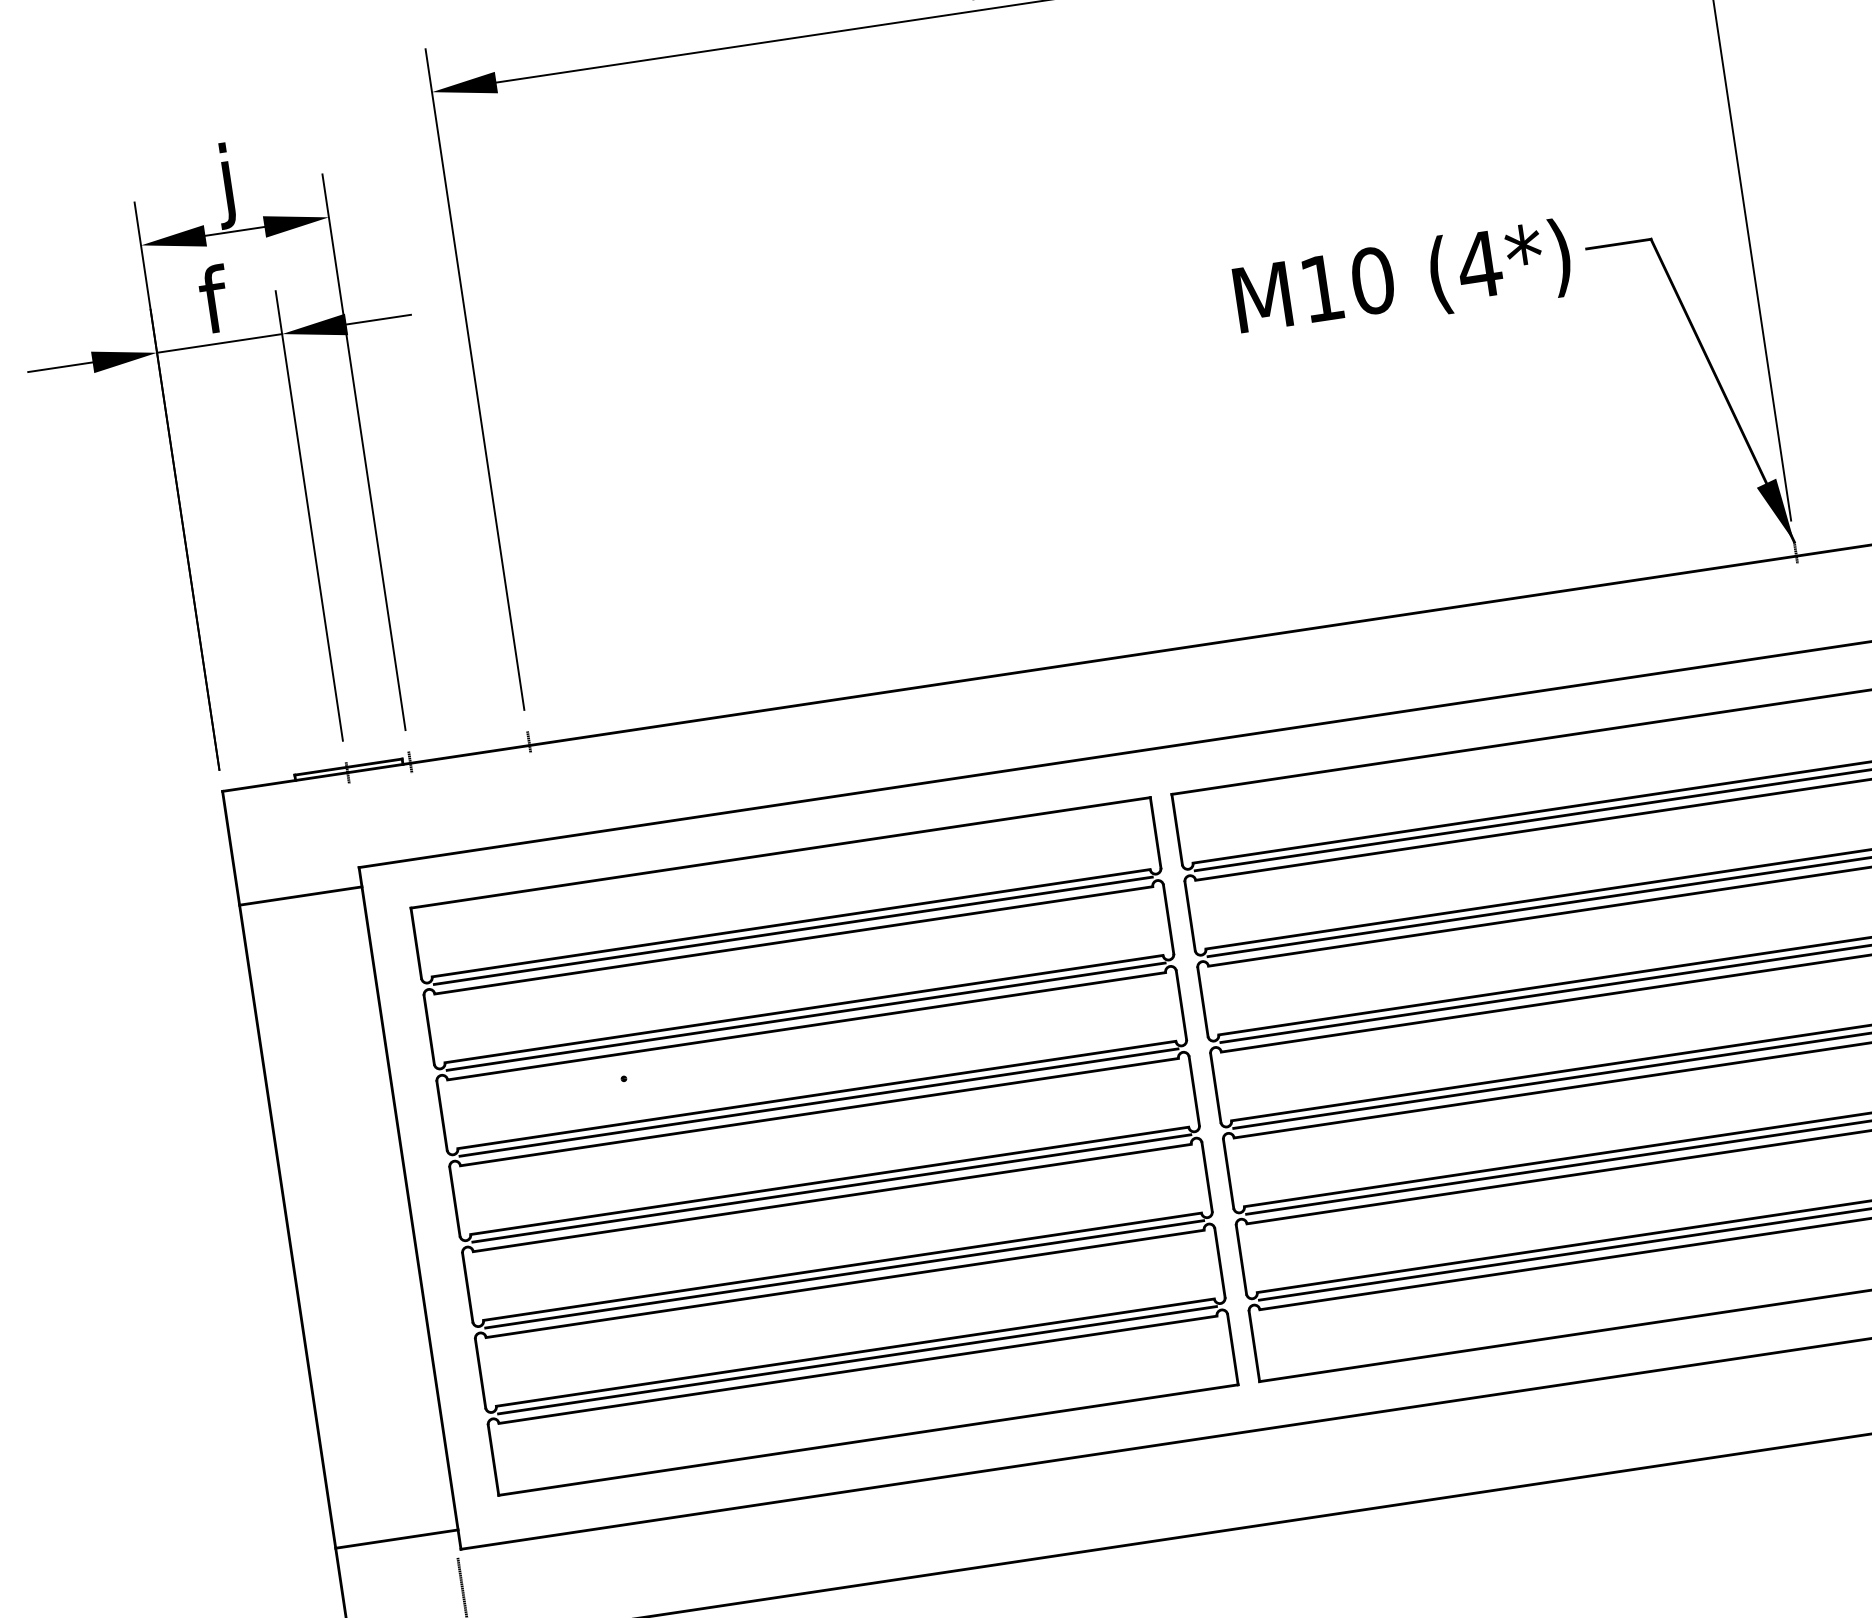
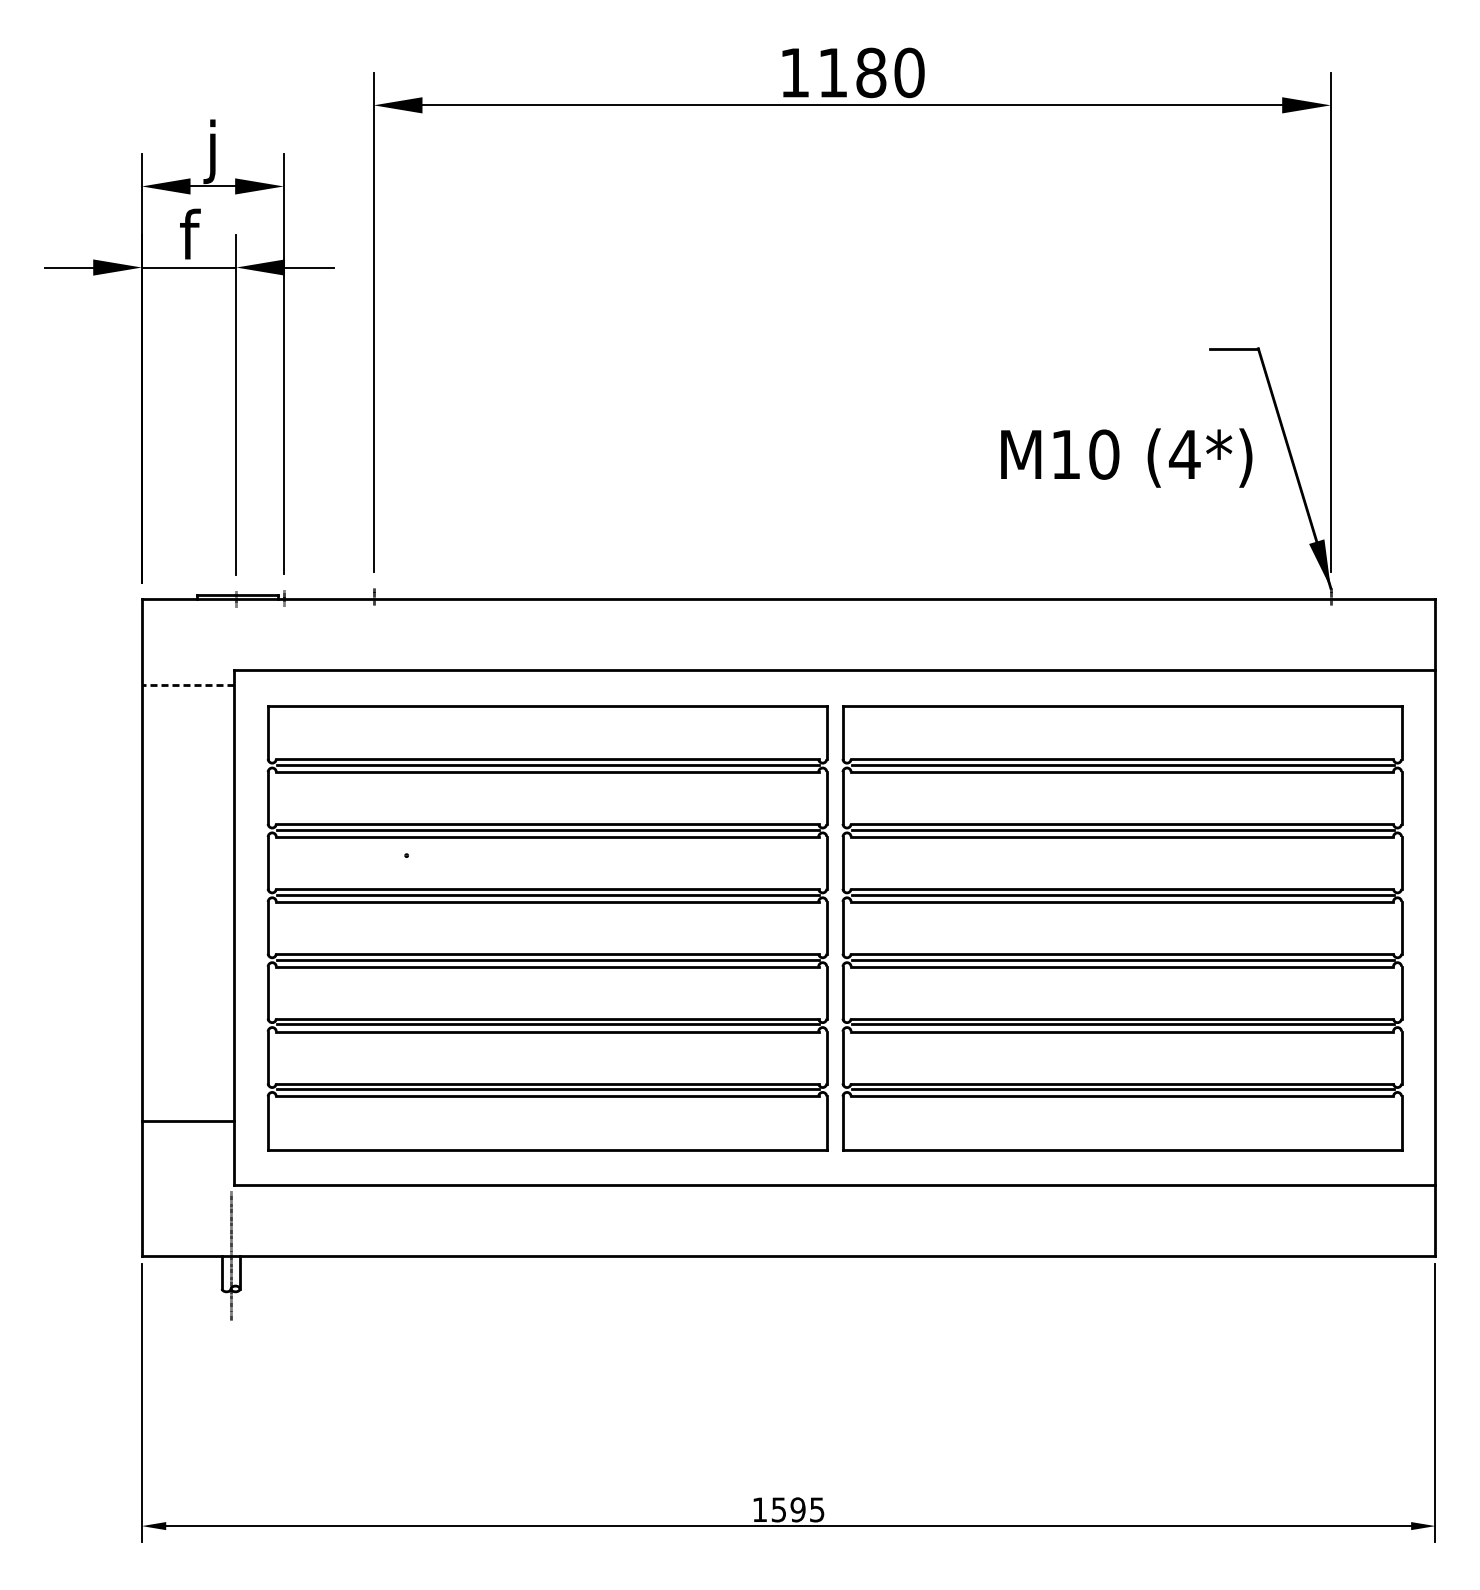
text: (1402, 280) -> (1126, 457), moved
line: (299, 895) -> (187, 684), solid -> dashed
line: (396, 1538) -> (187, 1120), moved

